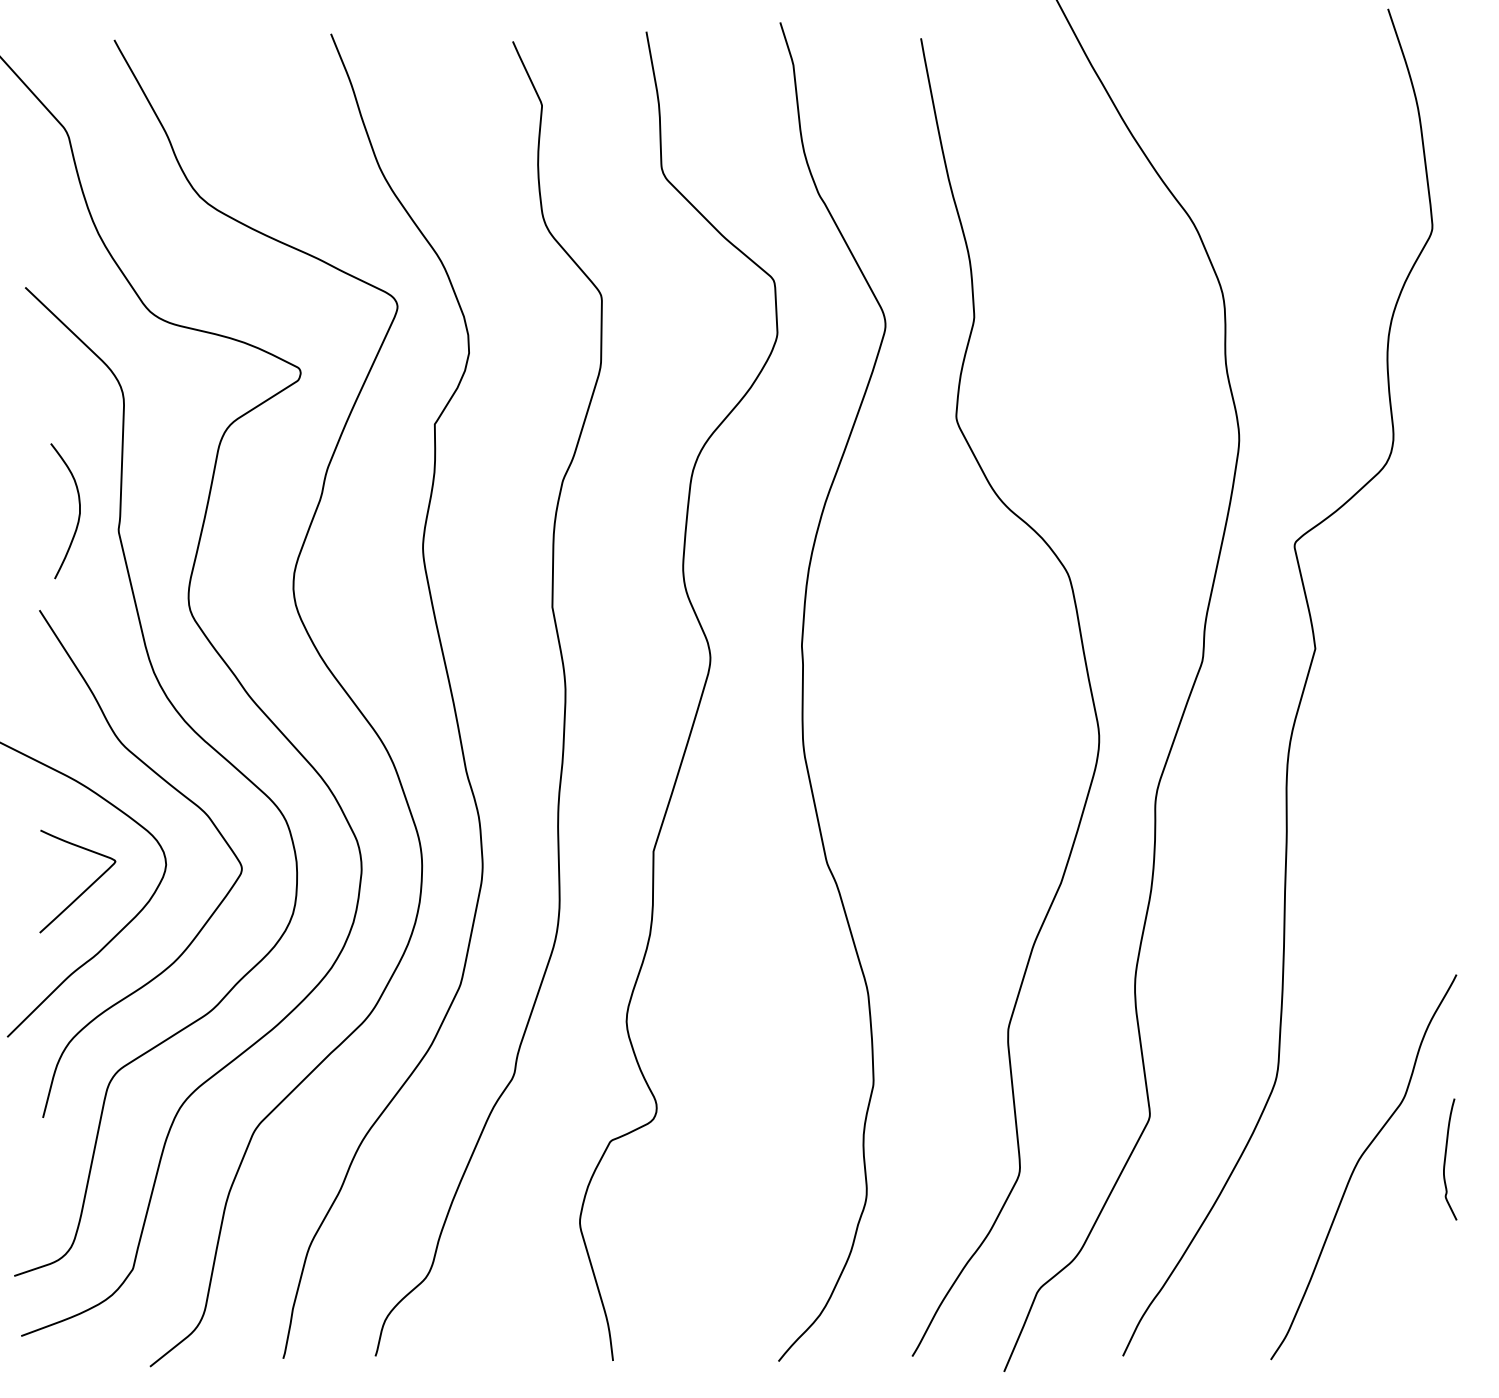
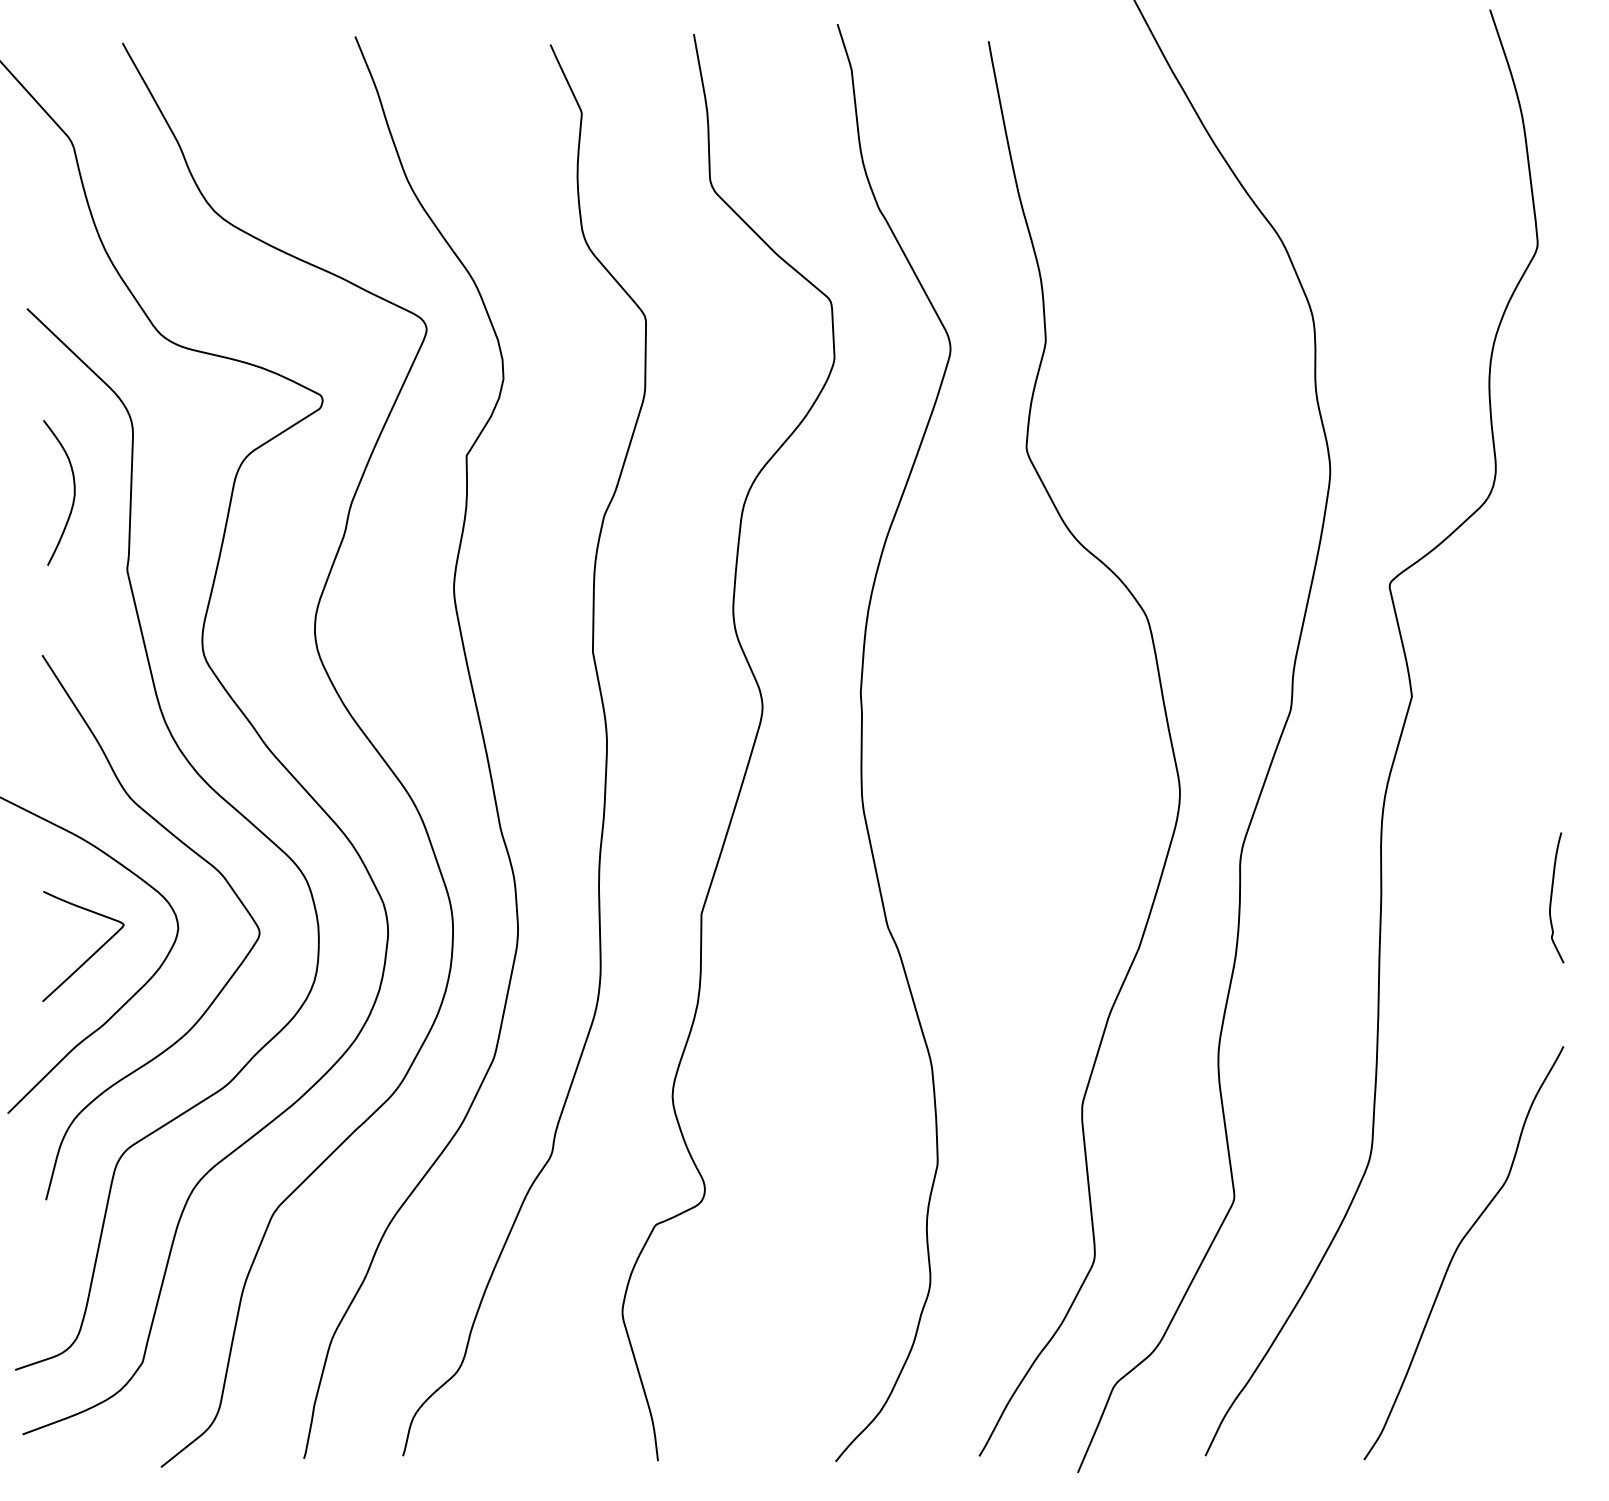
curve: (78, 510) -> (73, 492), moved
curve: (1446, 1159) -> (1552, 897), moved

